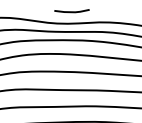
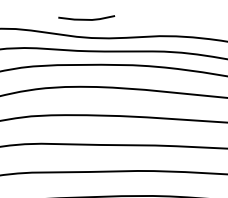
line: (71, 11) -> (85, 18), moved

